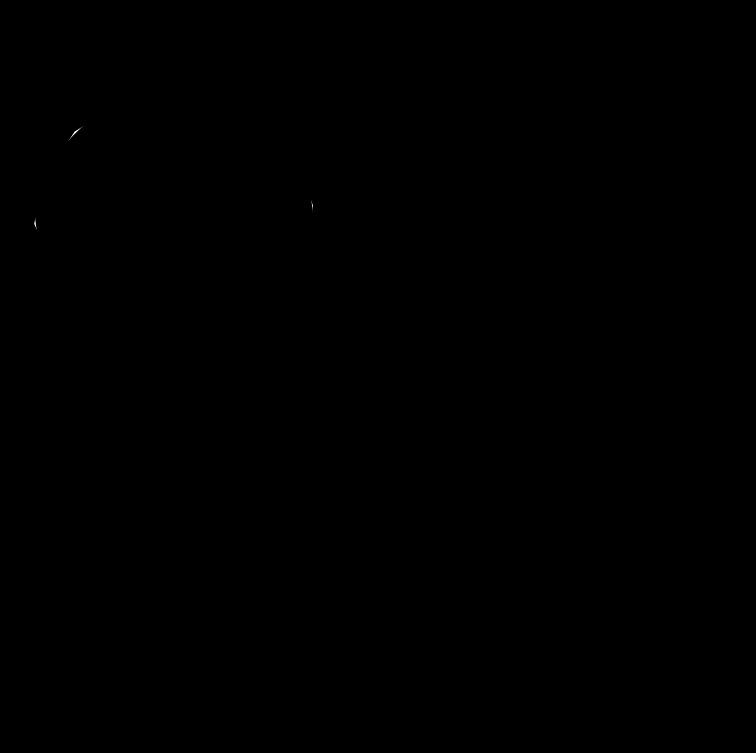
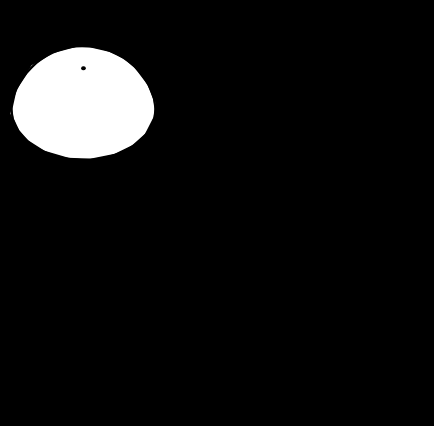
fill: (174, 202) -> (83, 102), removed

